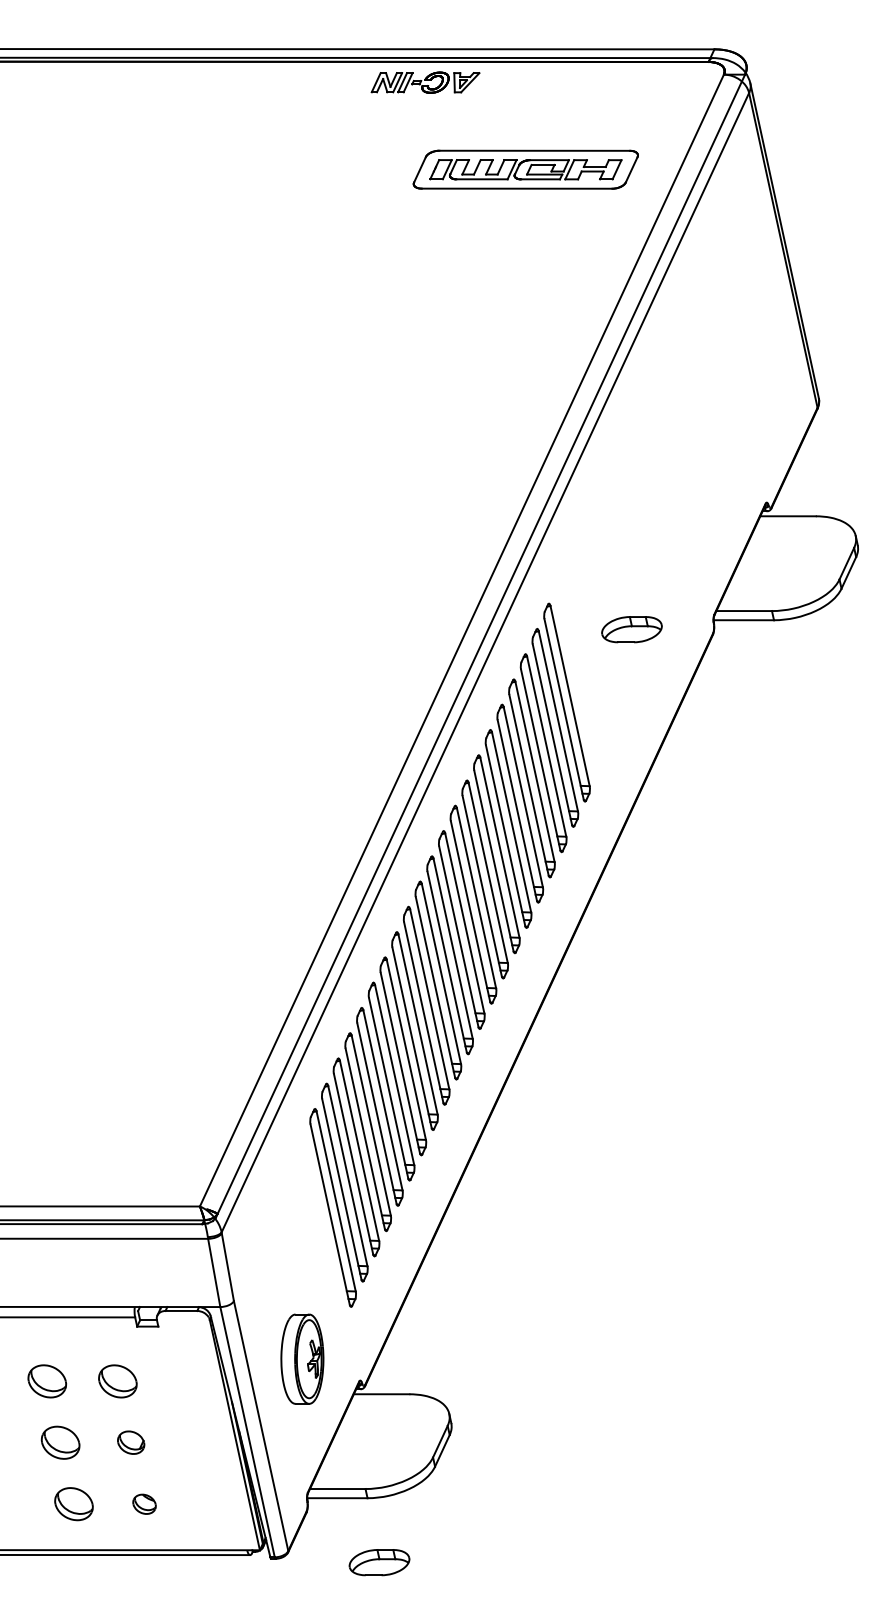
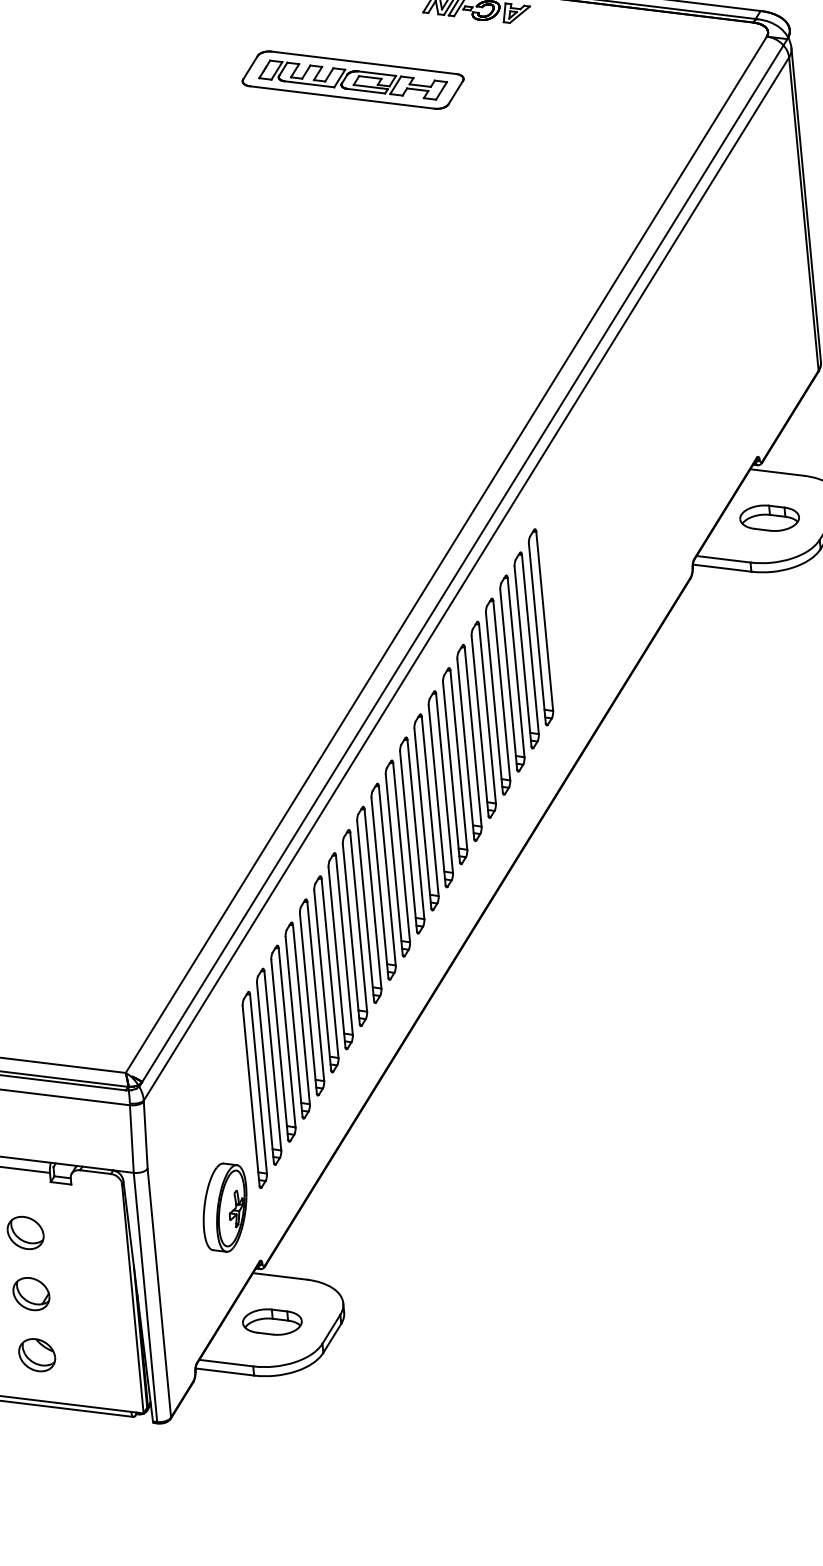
part: (525, 169) -> (352, 79), moved
part: (631, 629) -> (769, 518), moved
part: (302, 1358) -> (225, 1207), moved
part: (130, 1442) -> (30, 1293), size x1.43
part: (144, 1504) -> (37, 1355), size x1.67
part: (379, 1562) -> (272, 1321), moved

